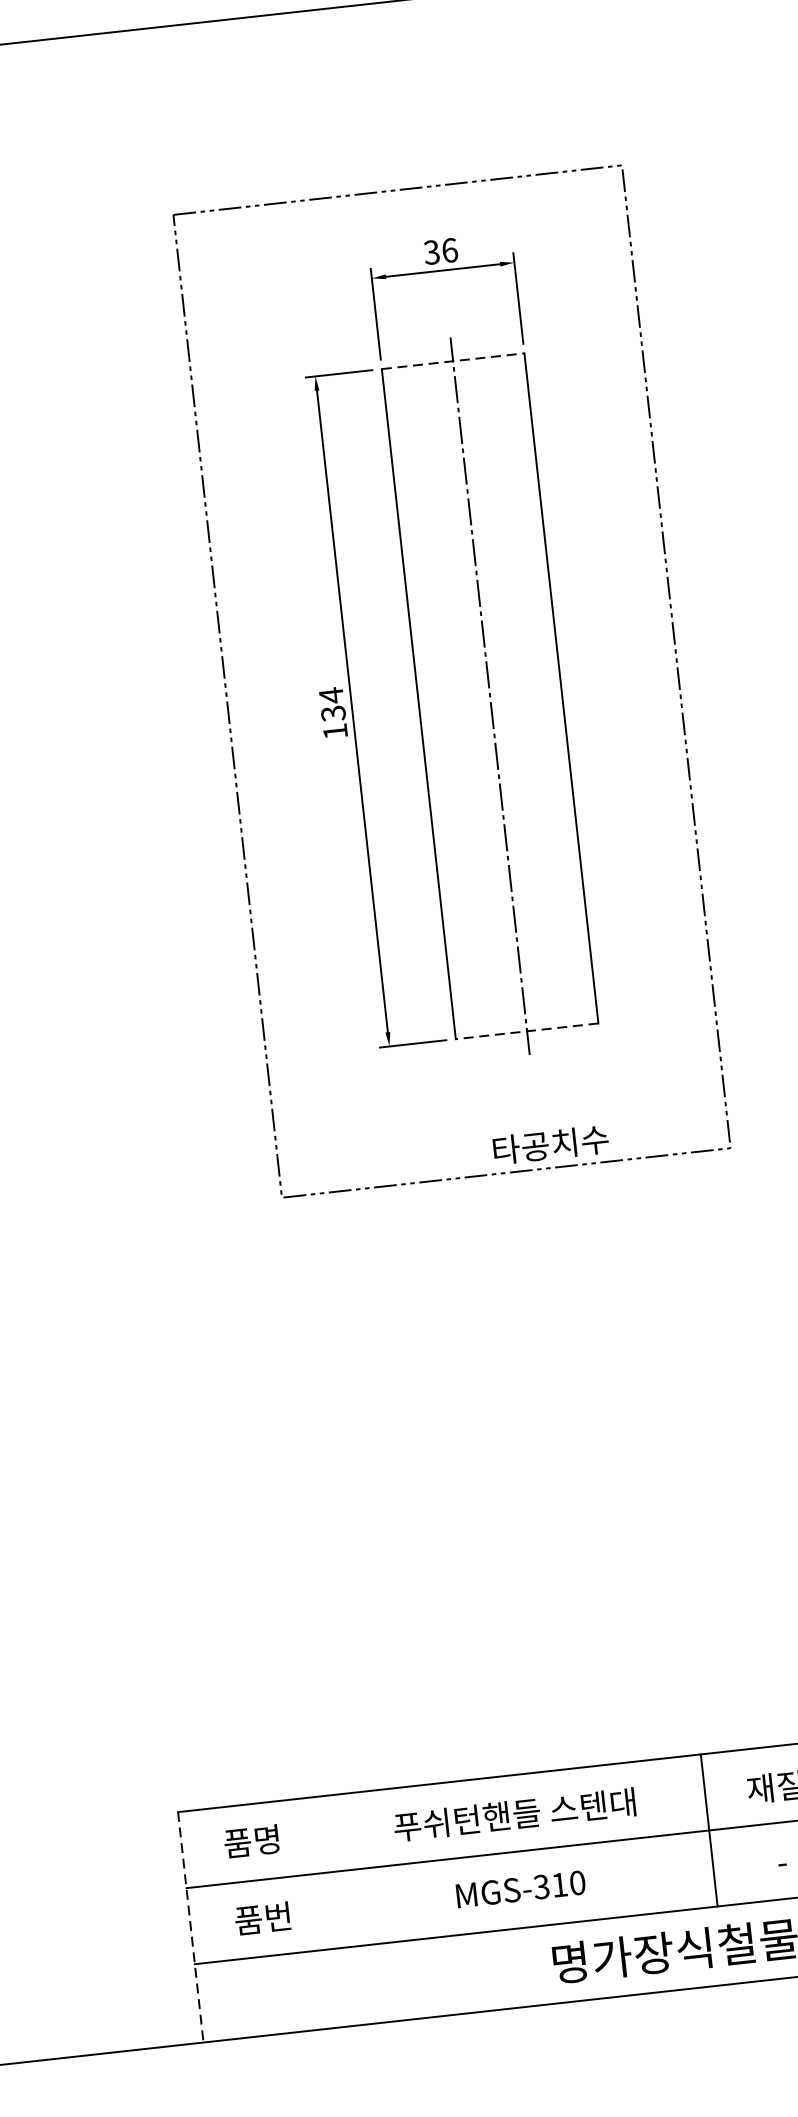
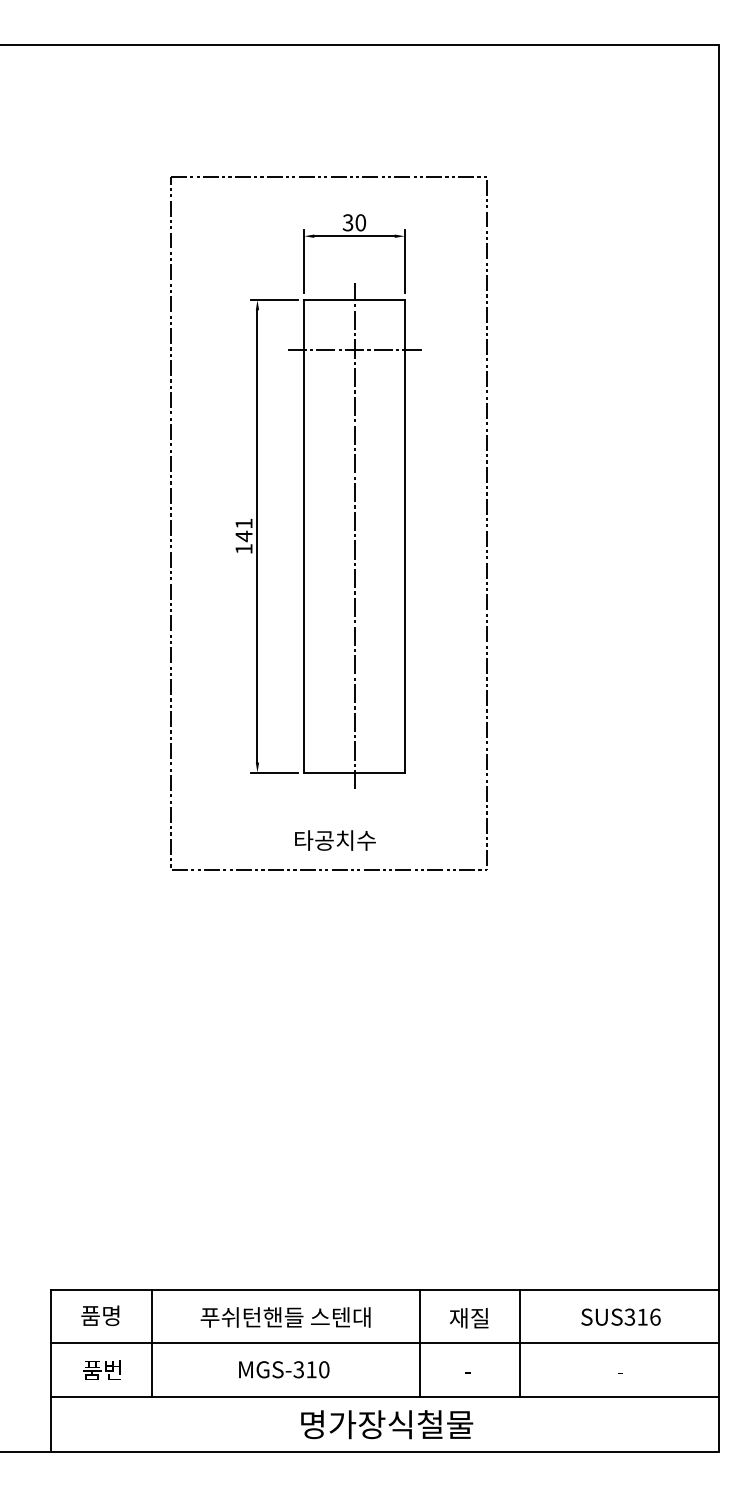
text: (449, 250) -> (360, 222), 36 -> 30
line: (454, 361) -> (355, 300), dashed -> solid
line: (460, 432) -> (354, 350), added
text: (331, 705) -> (243, 530), 134 -> 141
line: (527, 1031) -> (354, 772), dashed -> solid
text: (551, 1144) -> (335, 840), moved
line: (328, 1871) -> (151, 1342), added
line: (190, 1925) -> (51, 1369), dashed -> solid

